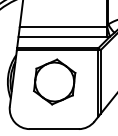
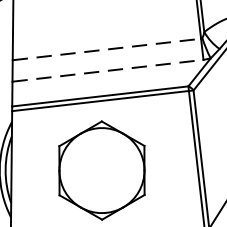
line: (63, 27) -> (107, 50), solid -> dashed
line: (63, 36) -> (109, 69), solid -> dashed

